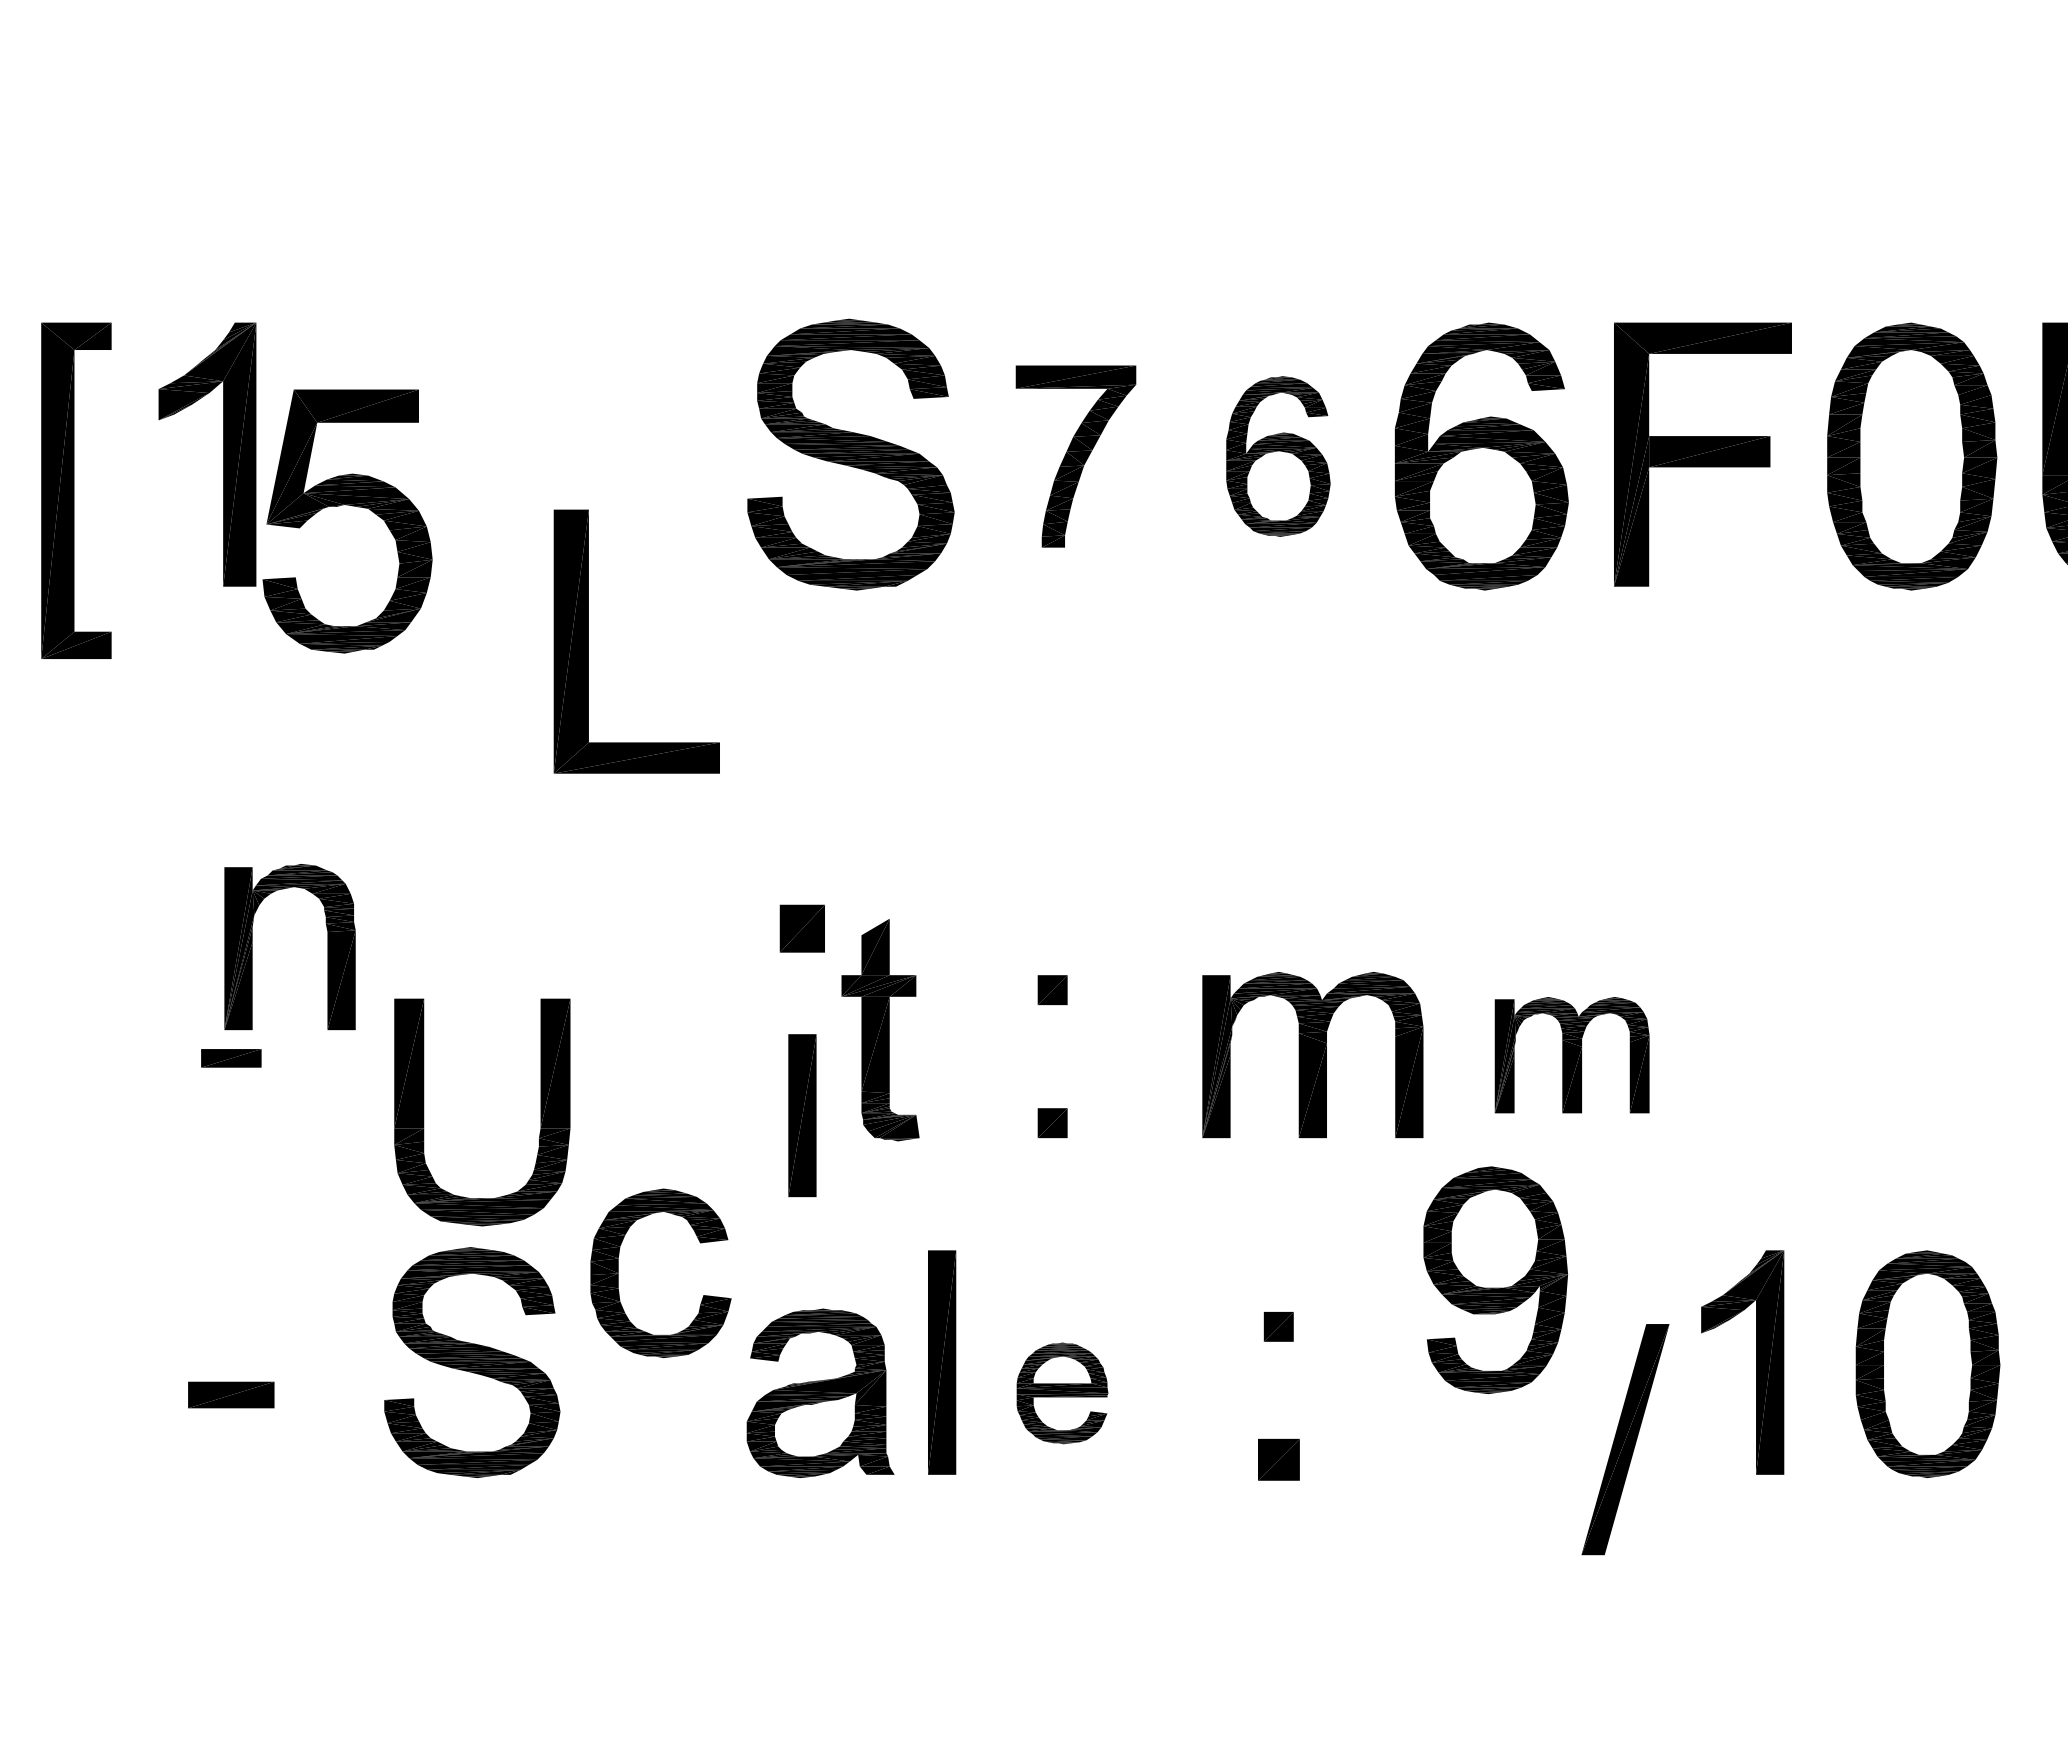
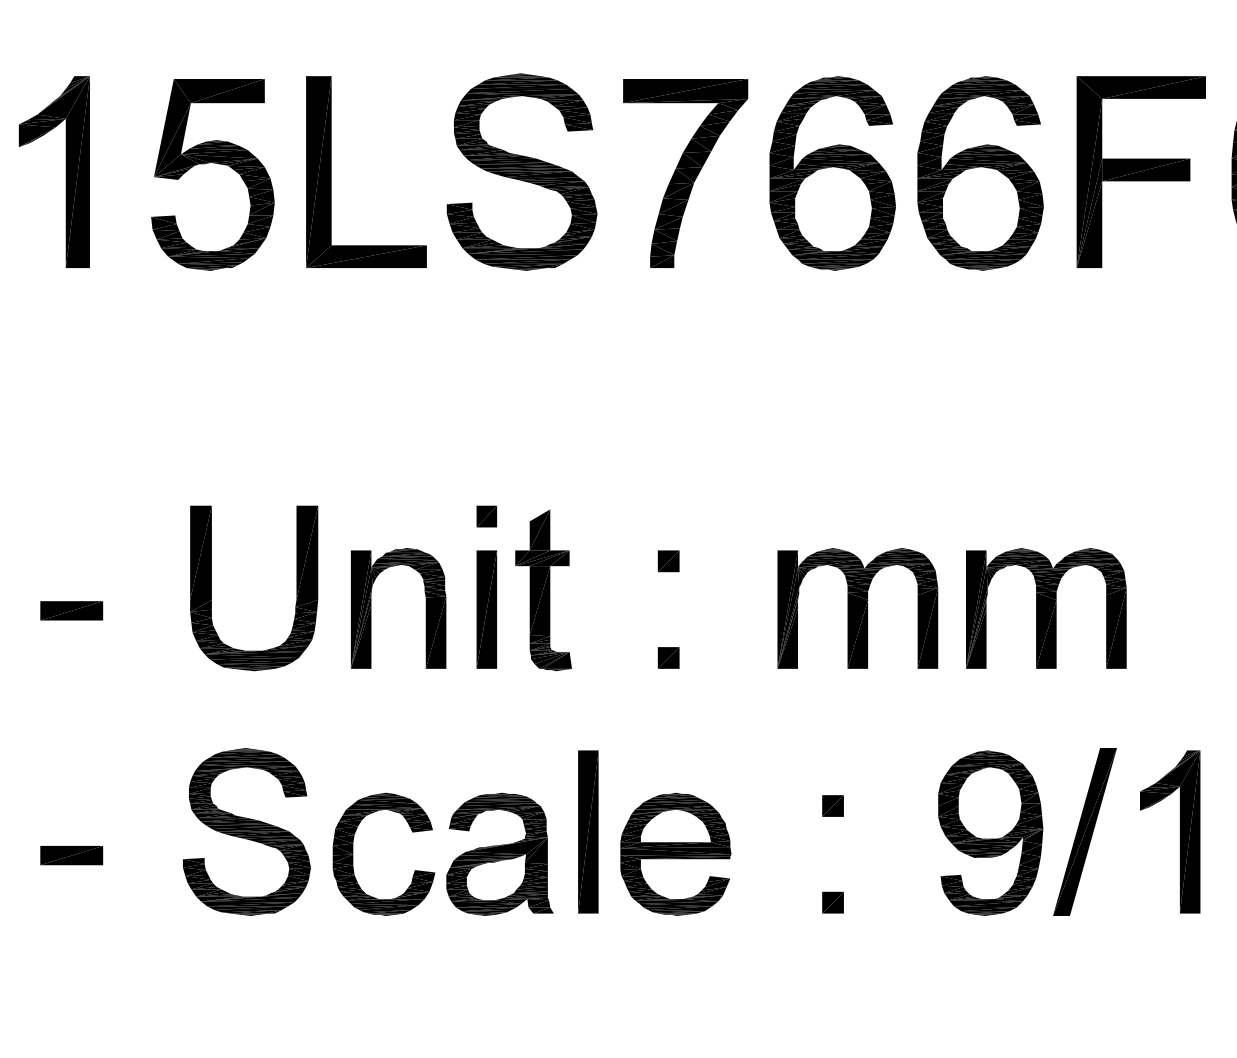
part: (1075, 456) -> (685, 173), size x1.43
part: (1278, 456) -> (832, 173), size x1.67
part: (352, 506) -> (216, 164), moved
part: (588, 641) -> (331, 171), moved
part: (802, 928) -> (486, 516), size x0.62
part: (252, 947) -> (371, 608), moved
part: (1571, 1055) -> (1045, 608), size x1.43
part: (231, 1058) -> (71, 610), size x1.43
part: (424, 1112) -> (212, 588), moved
part: (802, 1115) -> (486, 609), moved
part: (618, 1273) -> (353, 854), moved
part: (1495, 1280) -> (990, 833), moved
part: (1062, 1393) -> (675, 854), size x1.67
part: (1625, 1439) -> (1085, 831), moved
part: (1278, 1459) -> (832, 902), size x0.71

